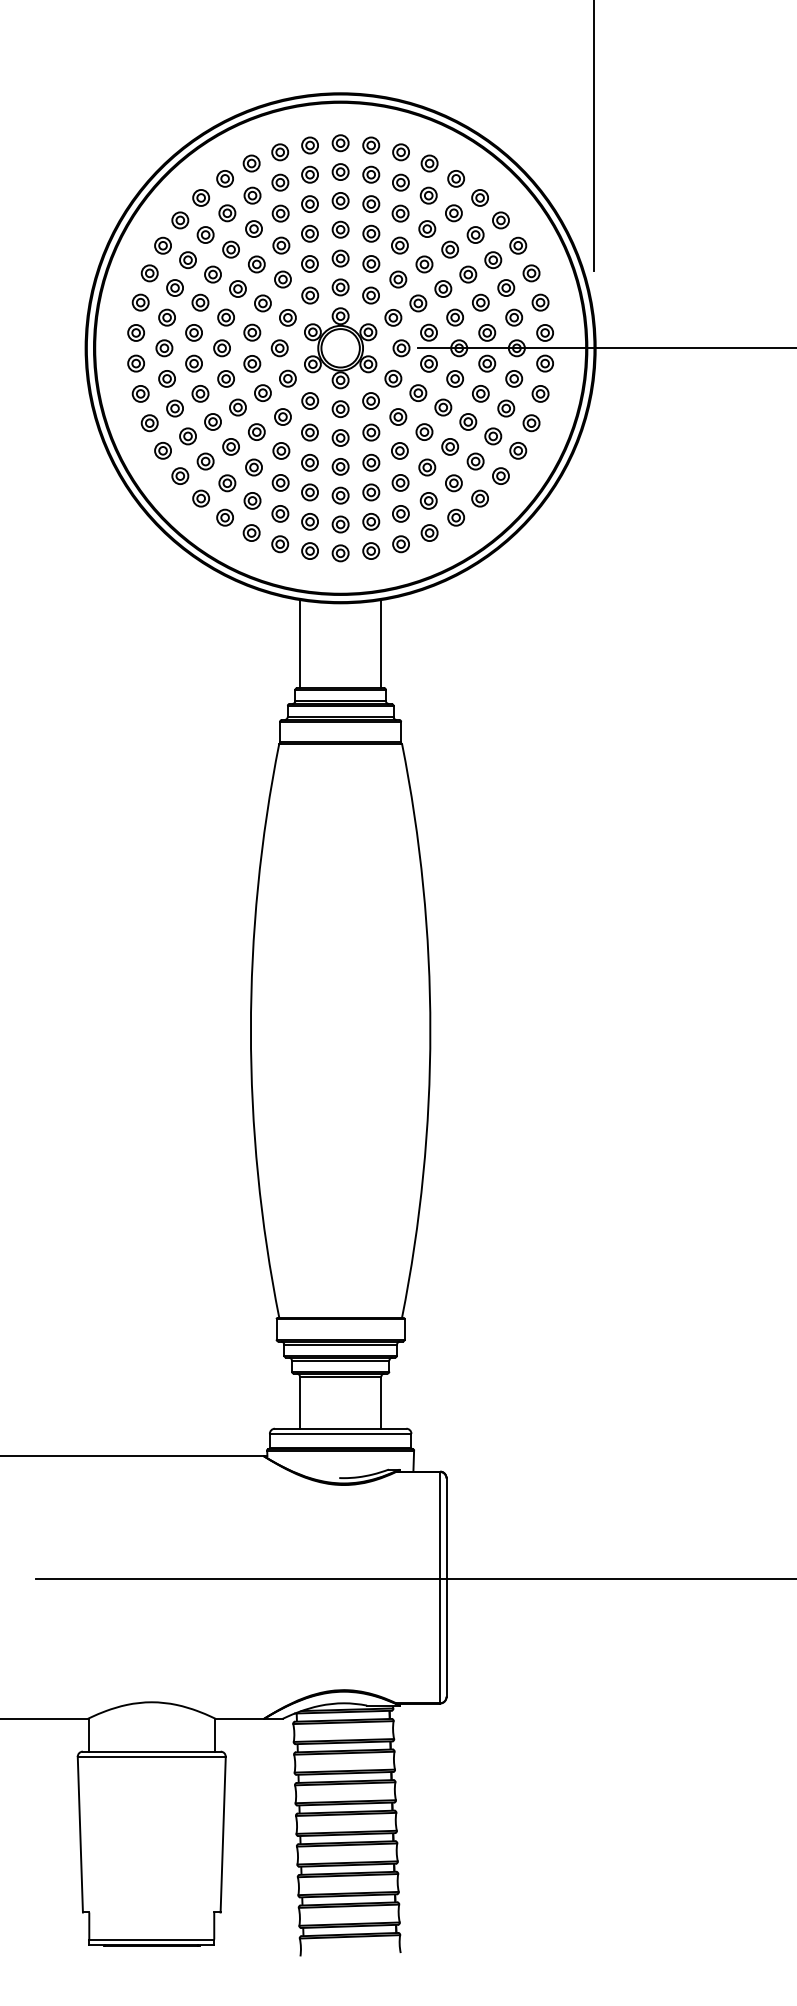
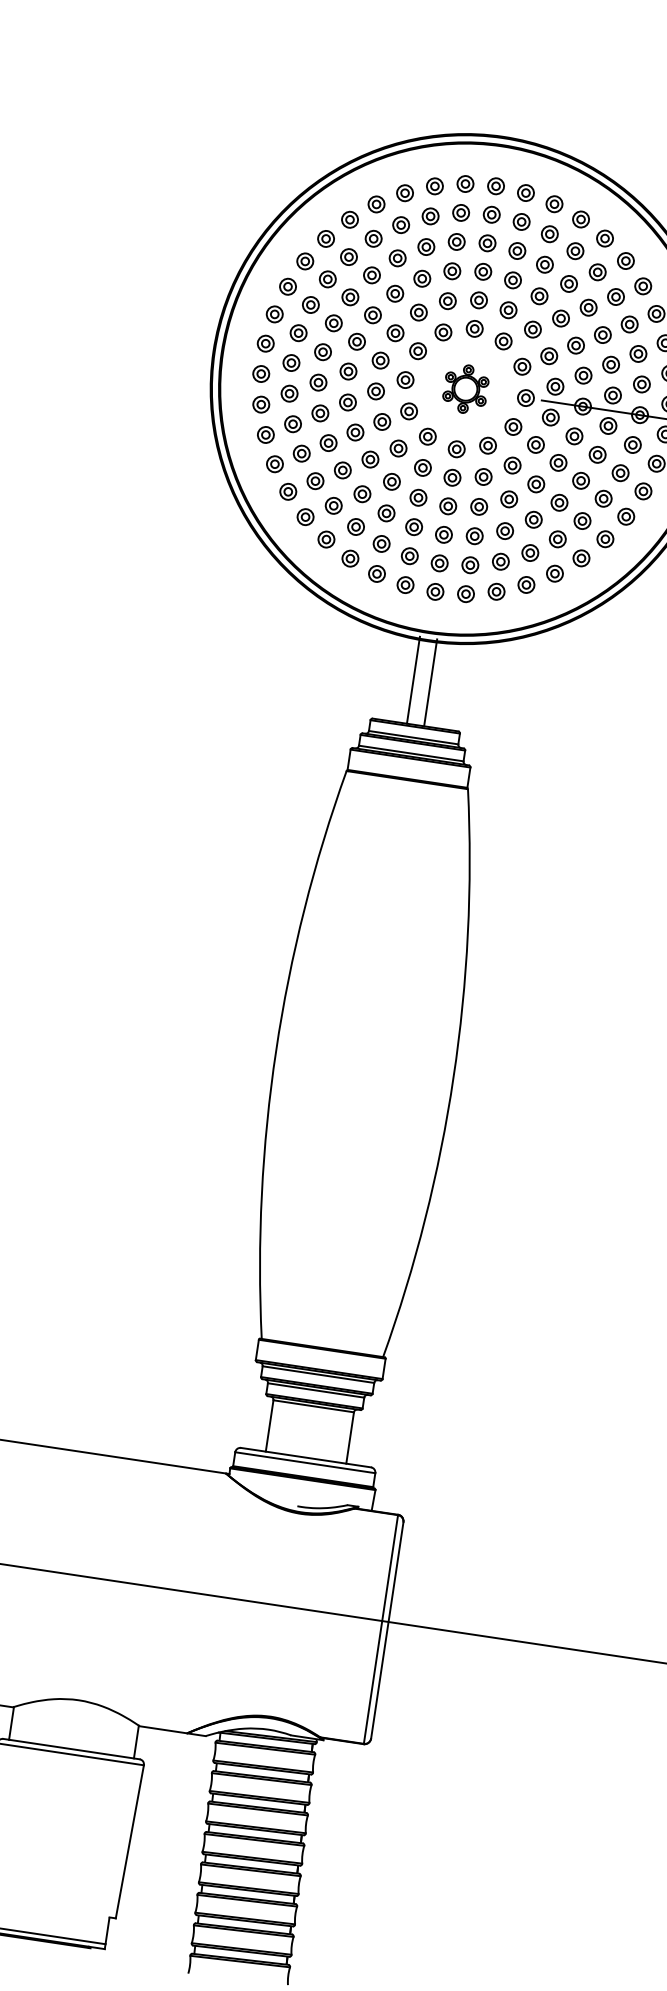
part: (340, 348) -> (465, 389), size x0.6
line: (299, 643) -> (413, 679), moved
line: (381, 643) -> (430, 682), moved

